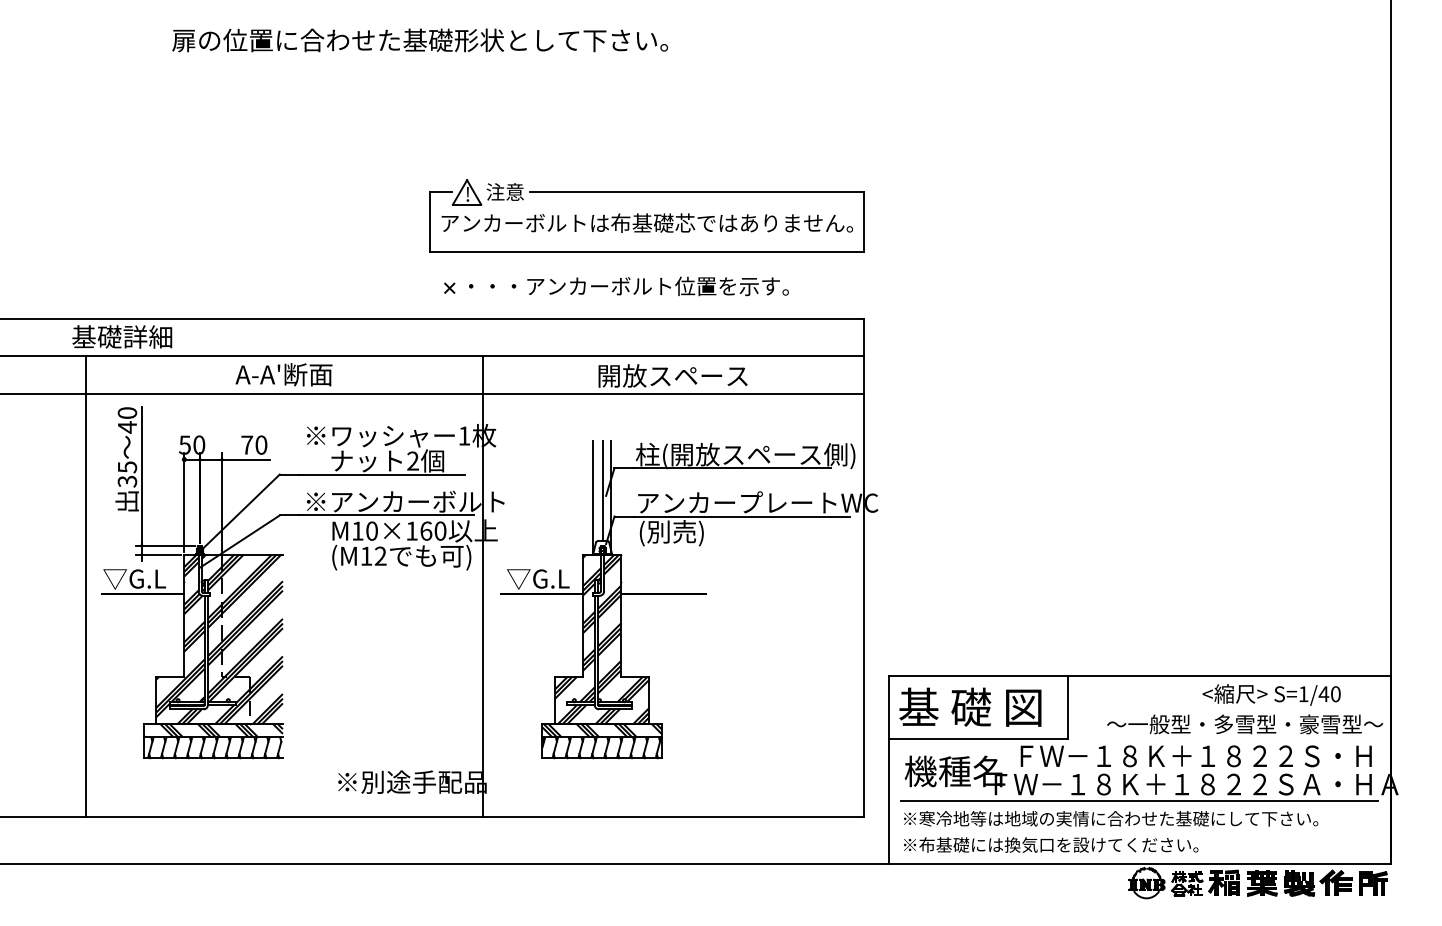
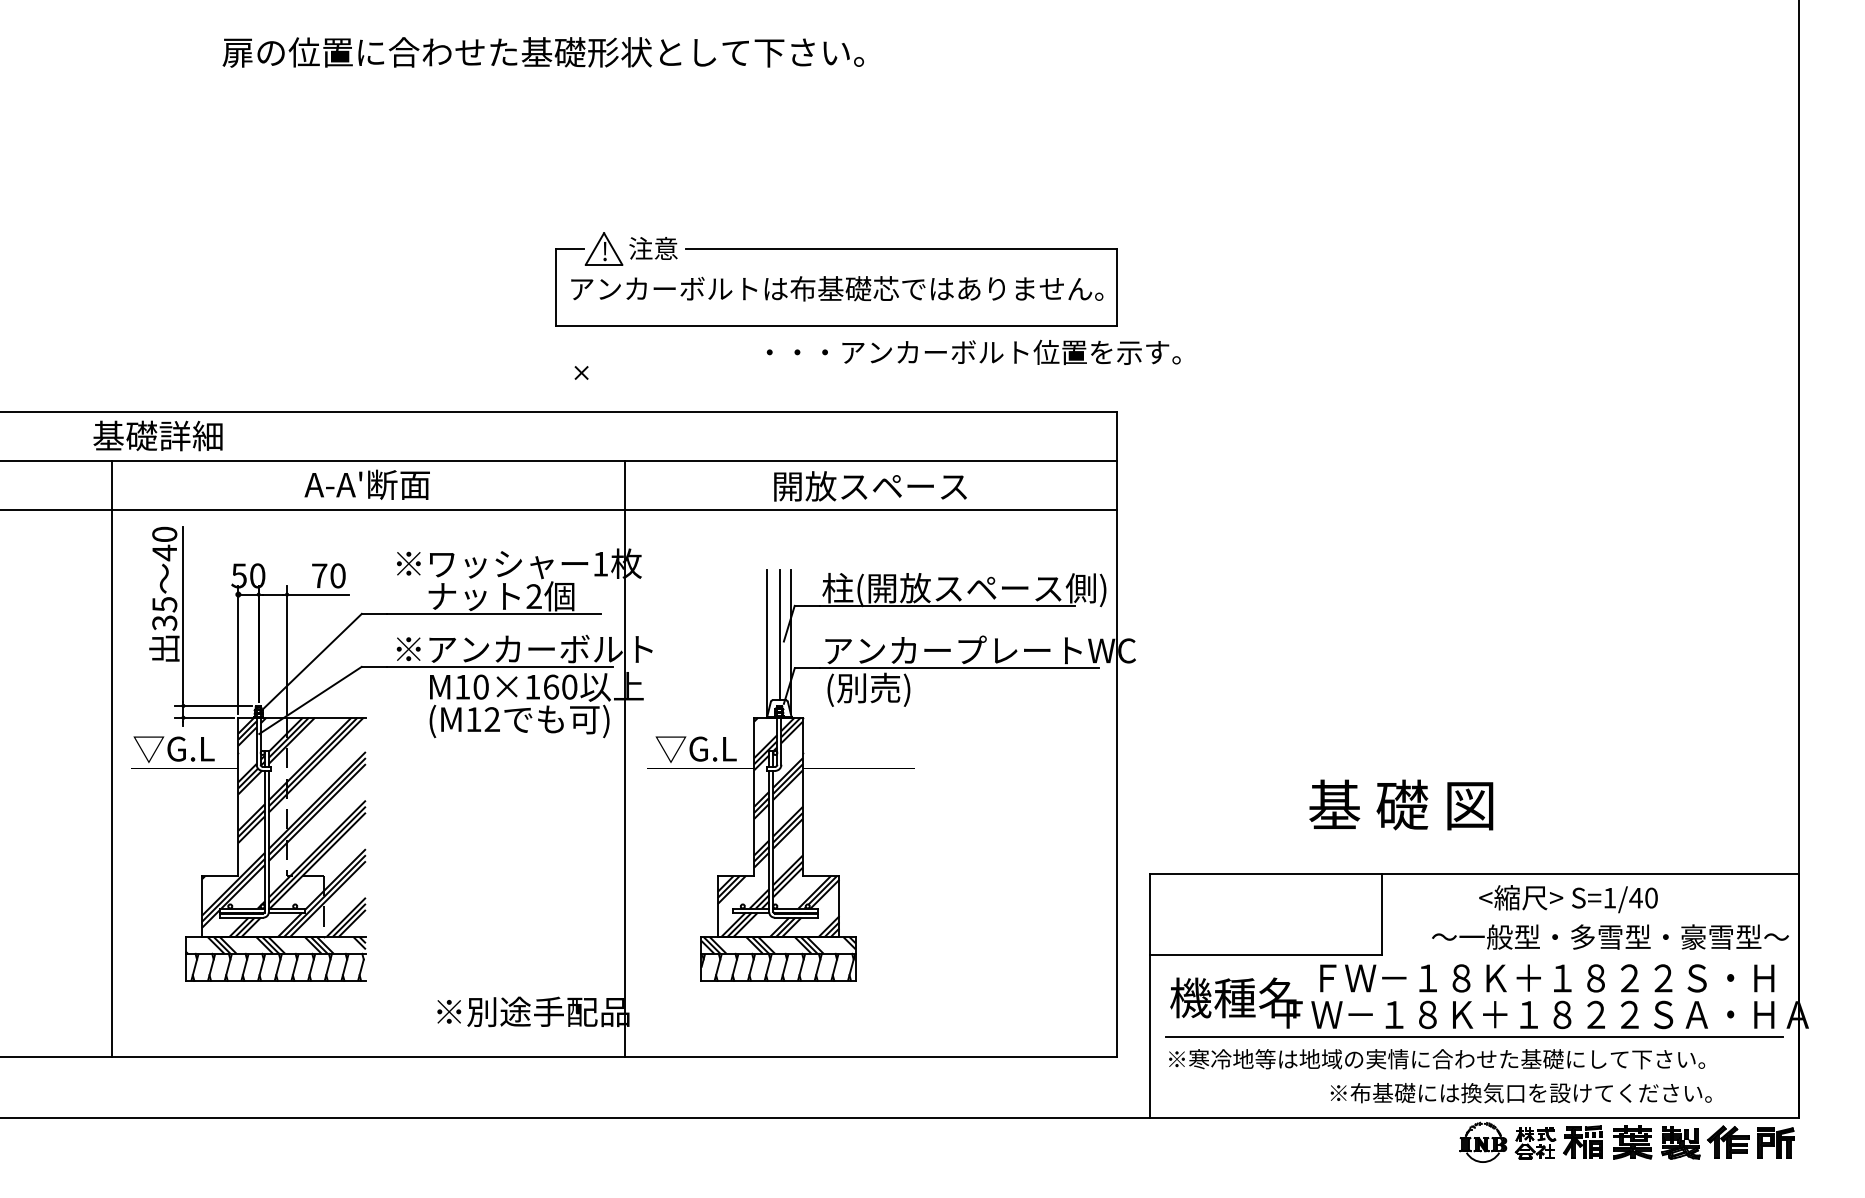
text: (628, 286) -> (973, 352), moved
text: (1271, 694) -> (1568, 898), moved
text: (970, 706) -> (1401, 804), moved
text: (1051, 844) -> (1521, 1092), moved

